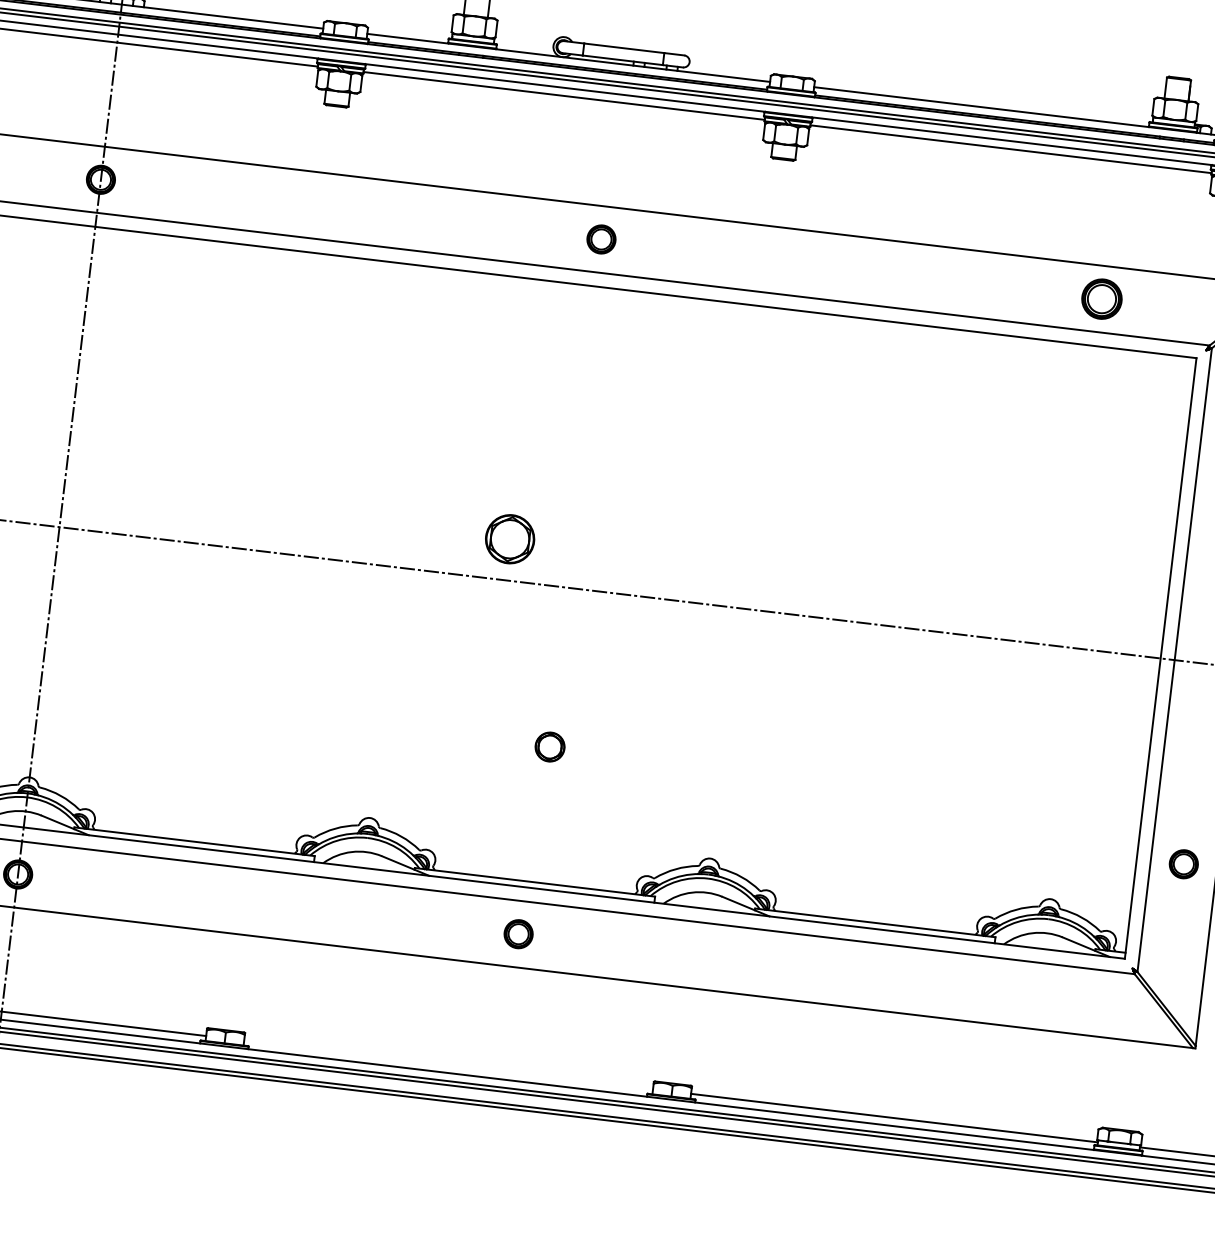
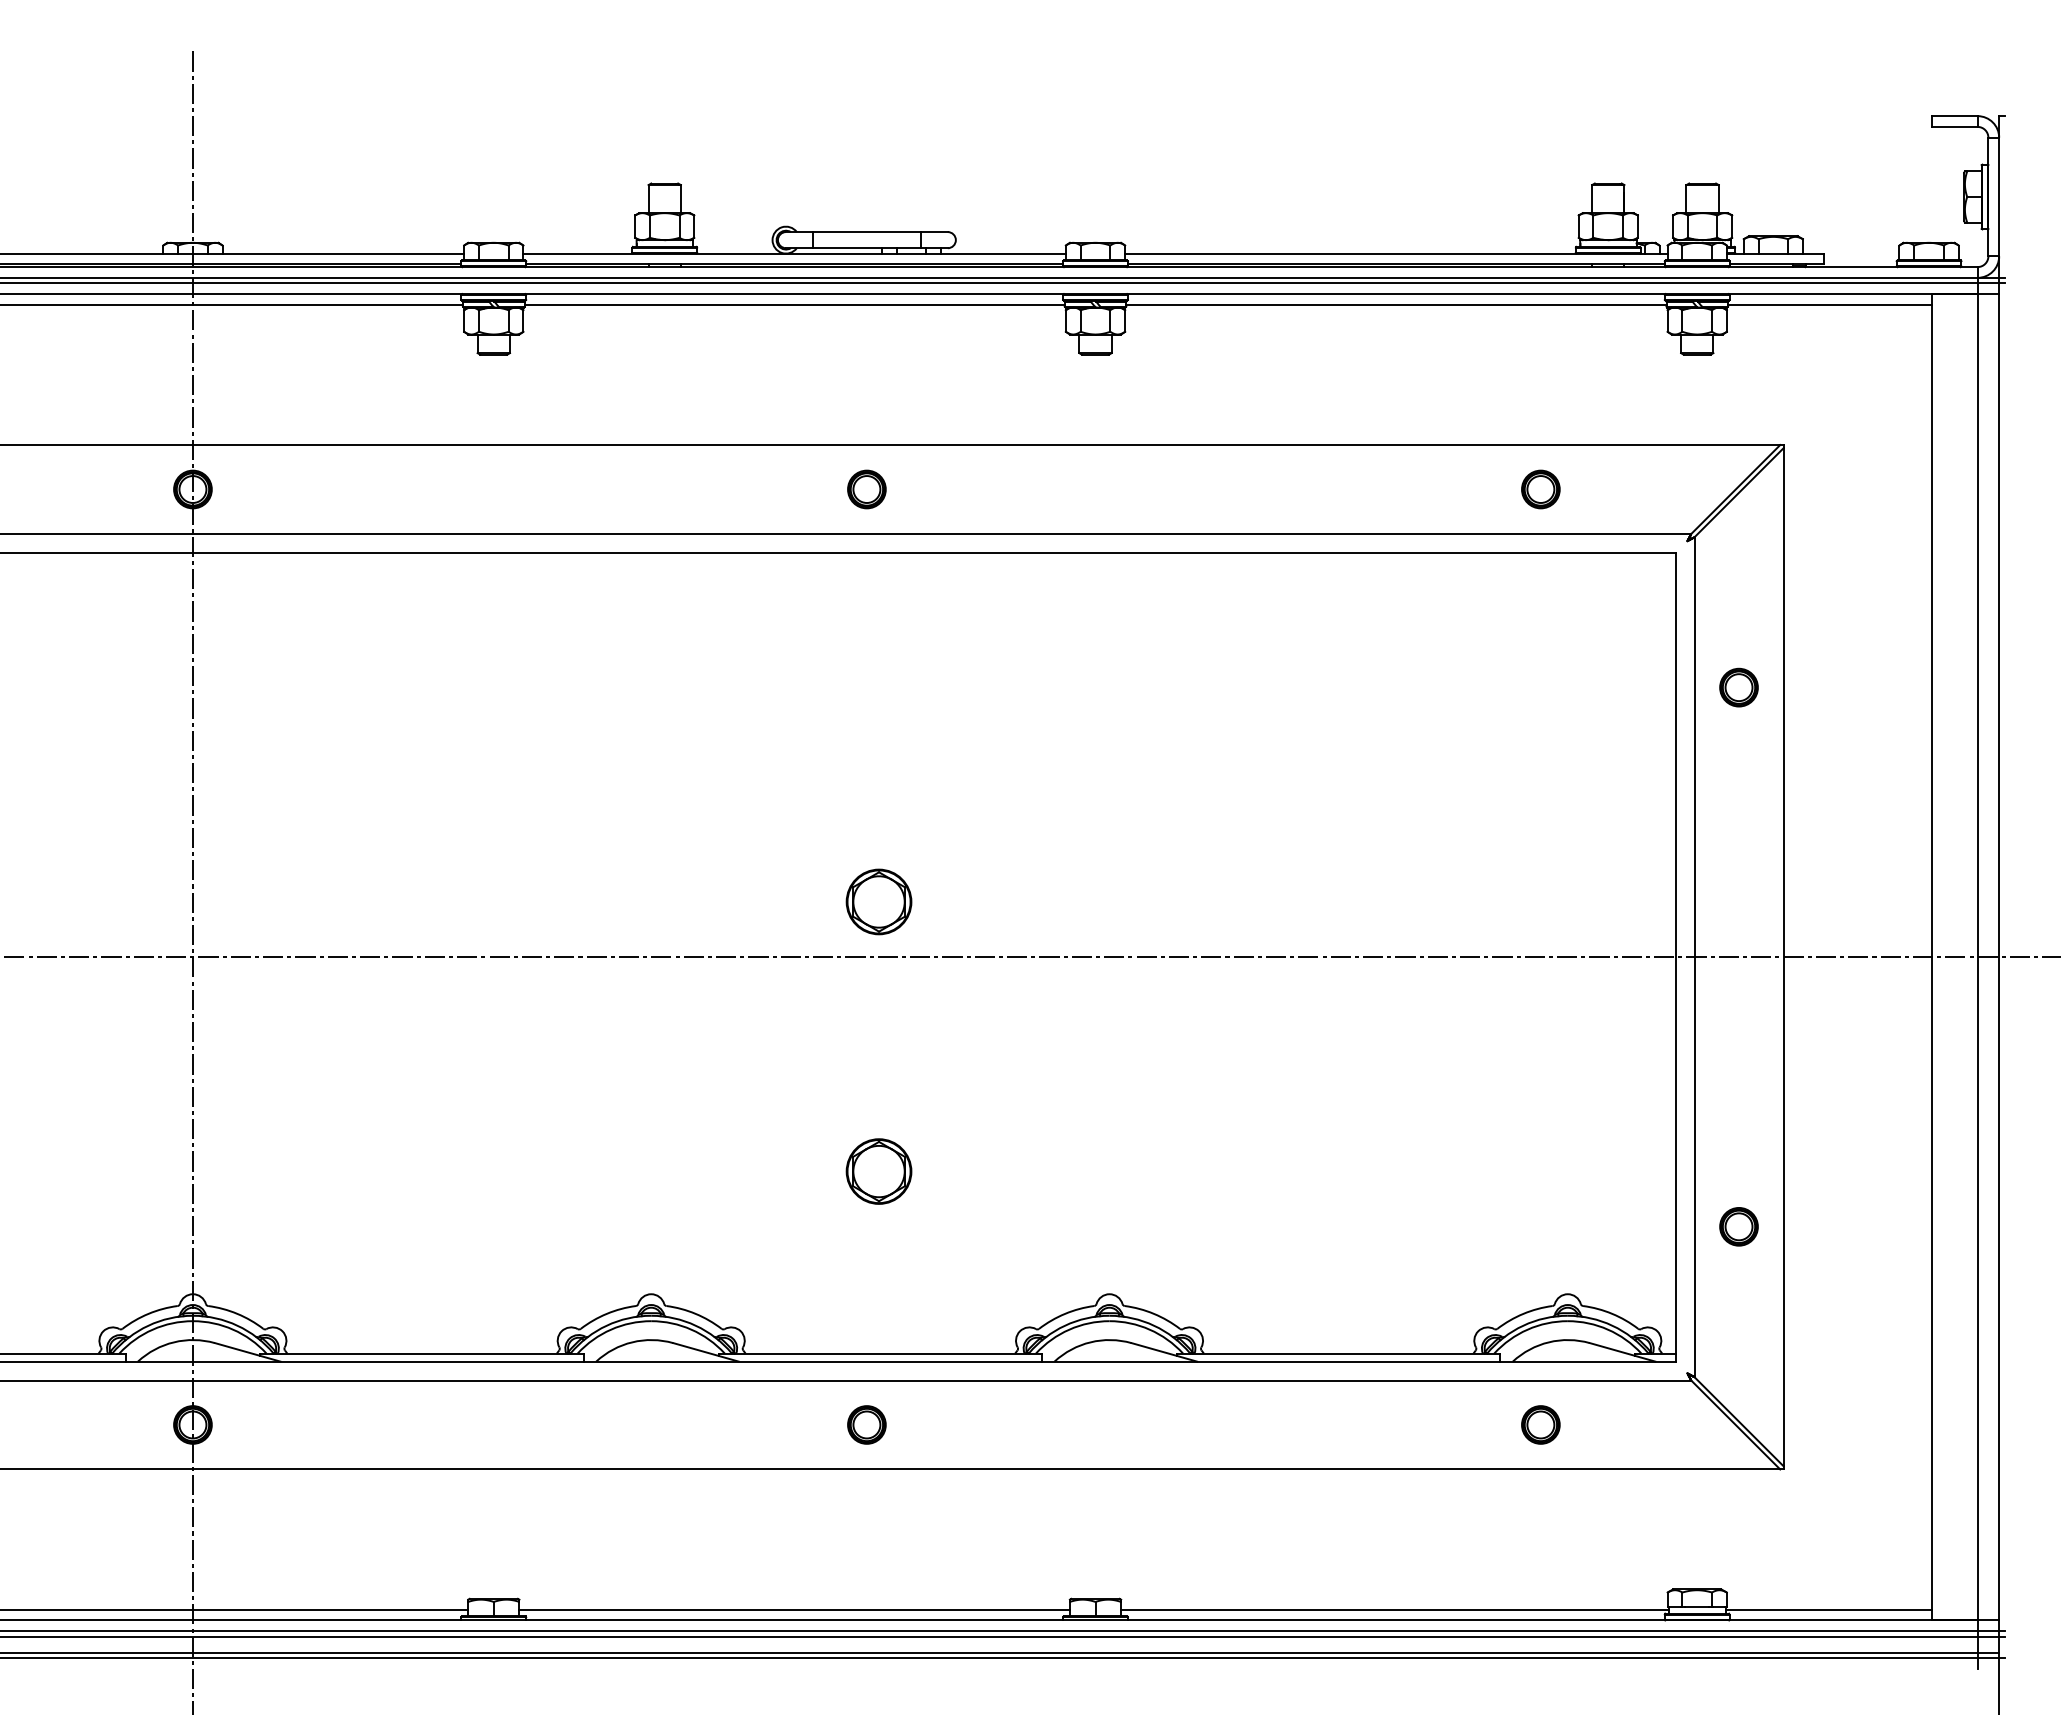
part: (1101, 299) -> (1540, 489), size x0.71
part: (509, 538) -> (878, 901), moved
part: (549, 746) -> (878, 1171), size x1.67
part: (1018, 993) -> (1540, 1424), added
line: (448, 1064) -> (794, 1609), added

